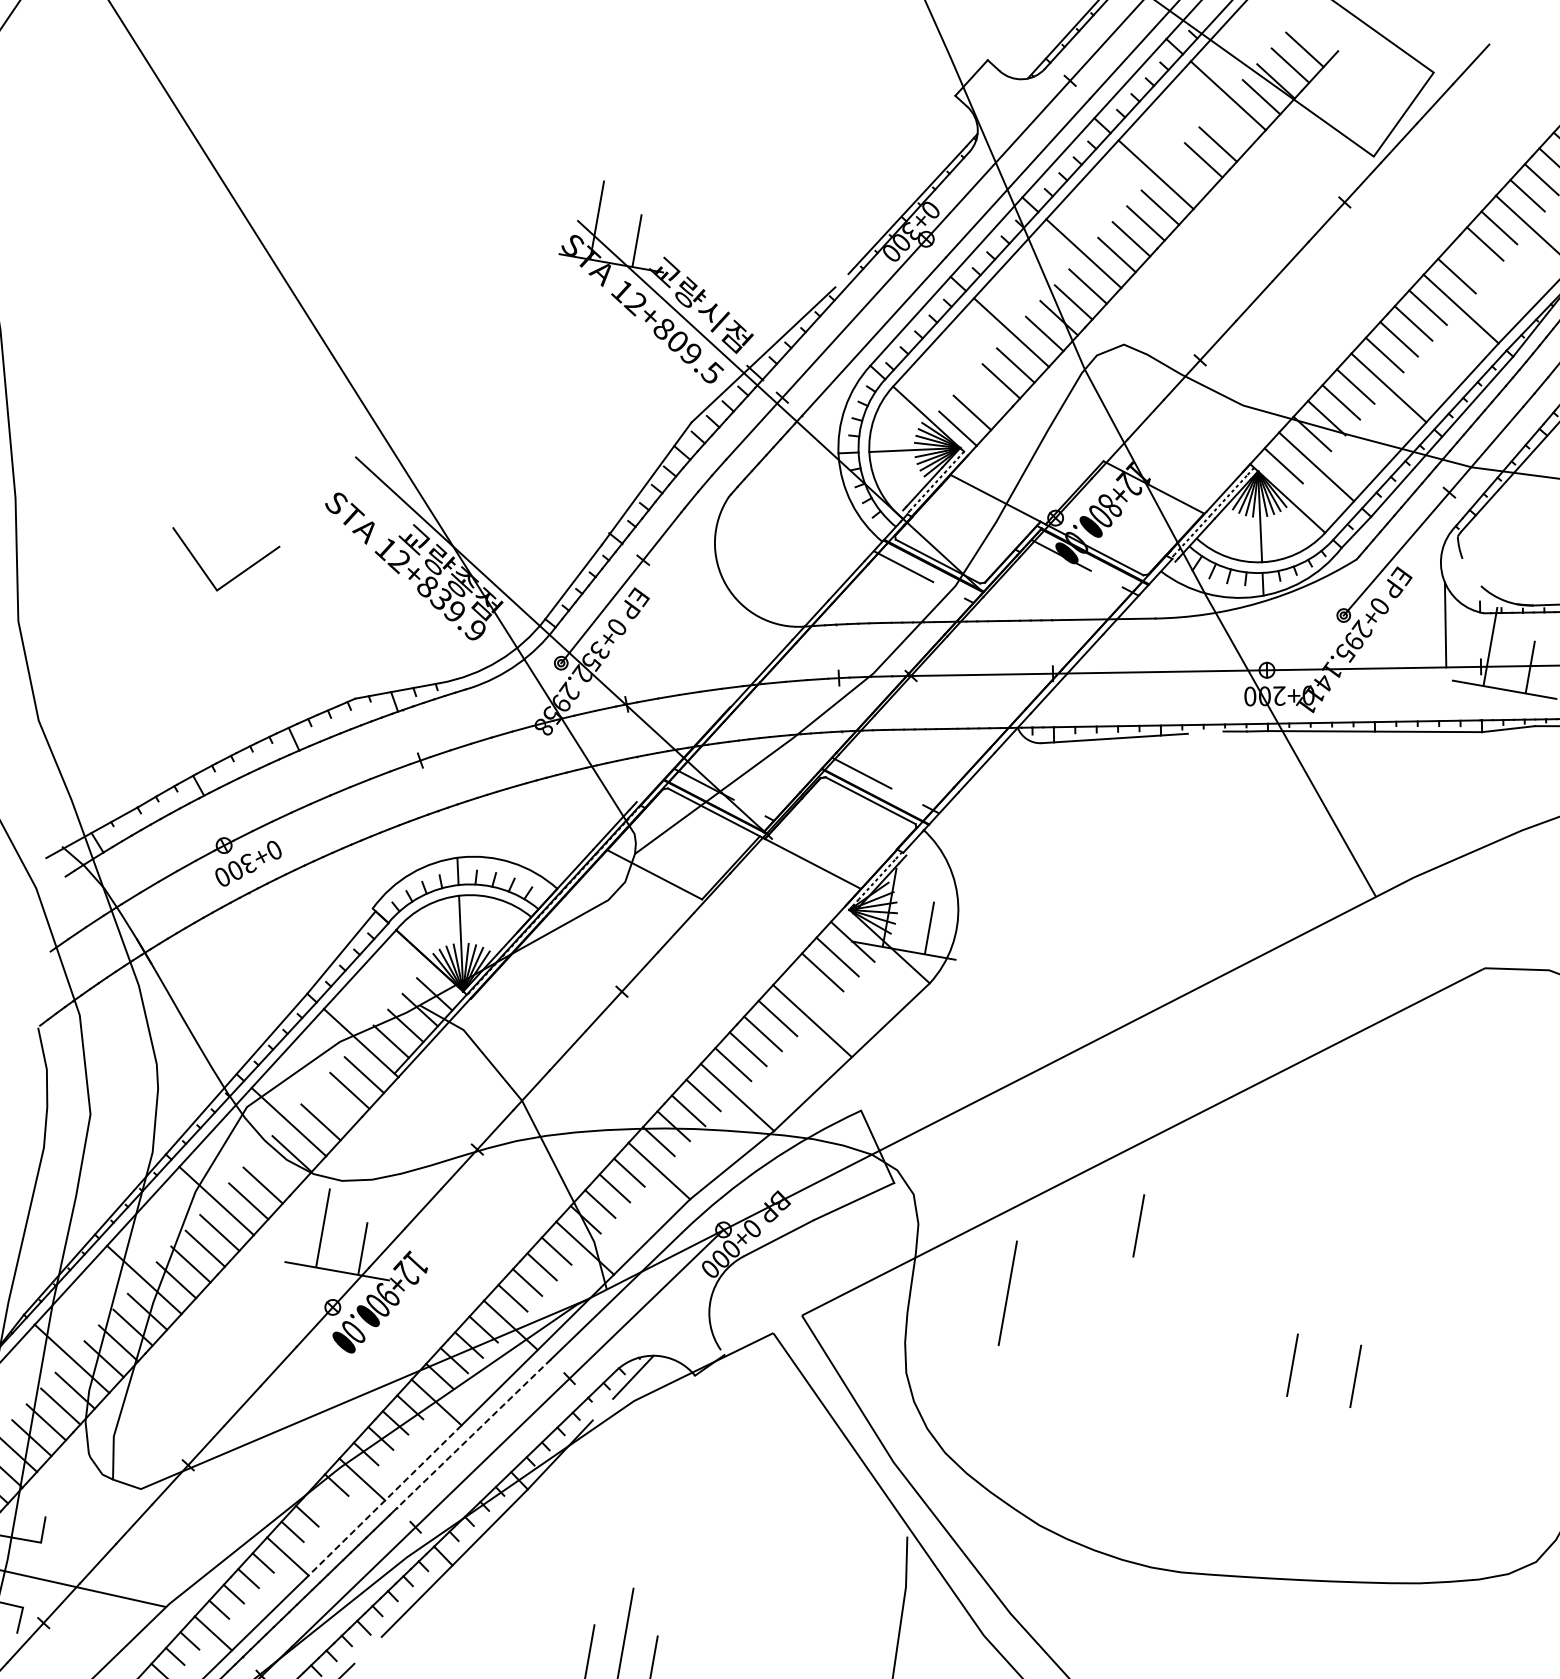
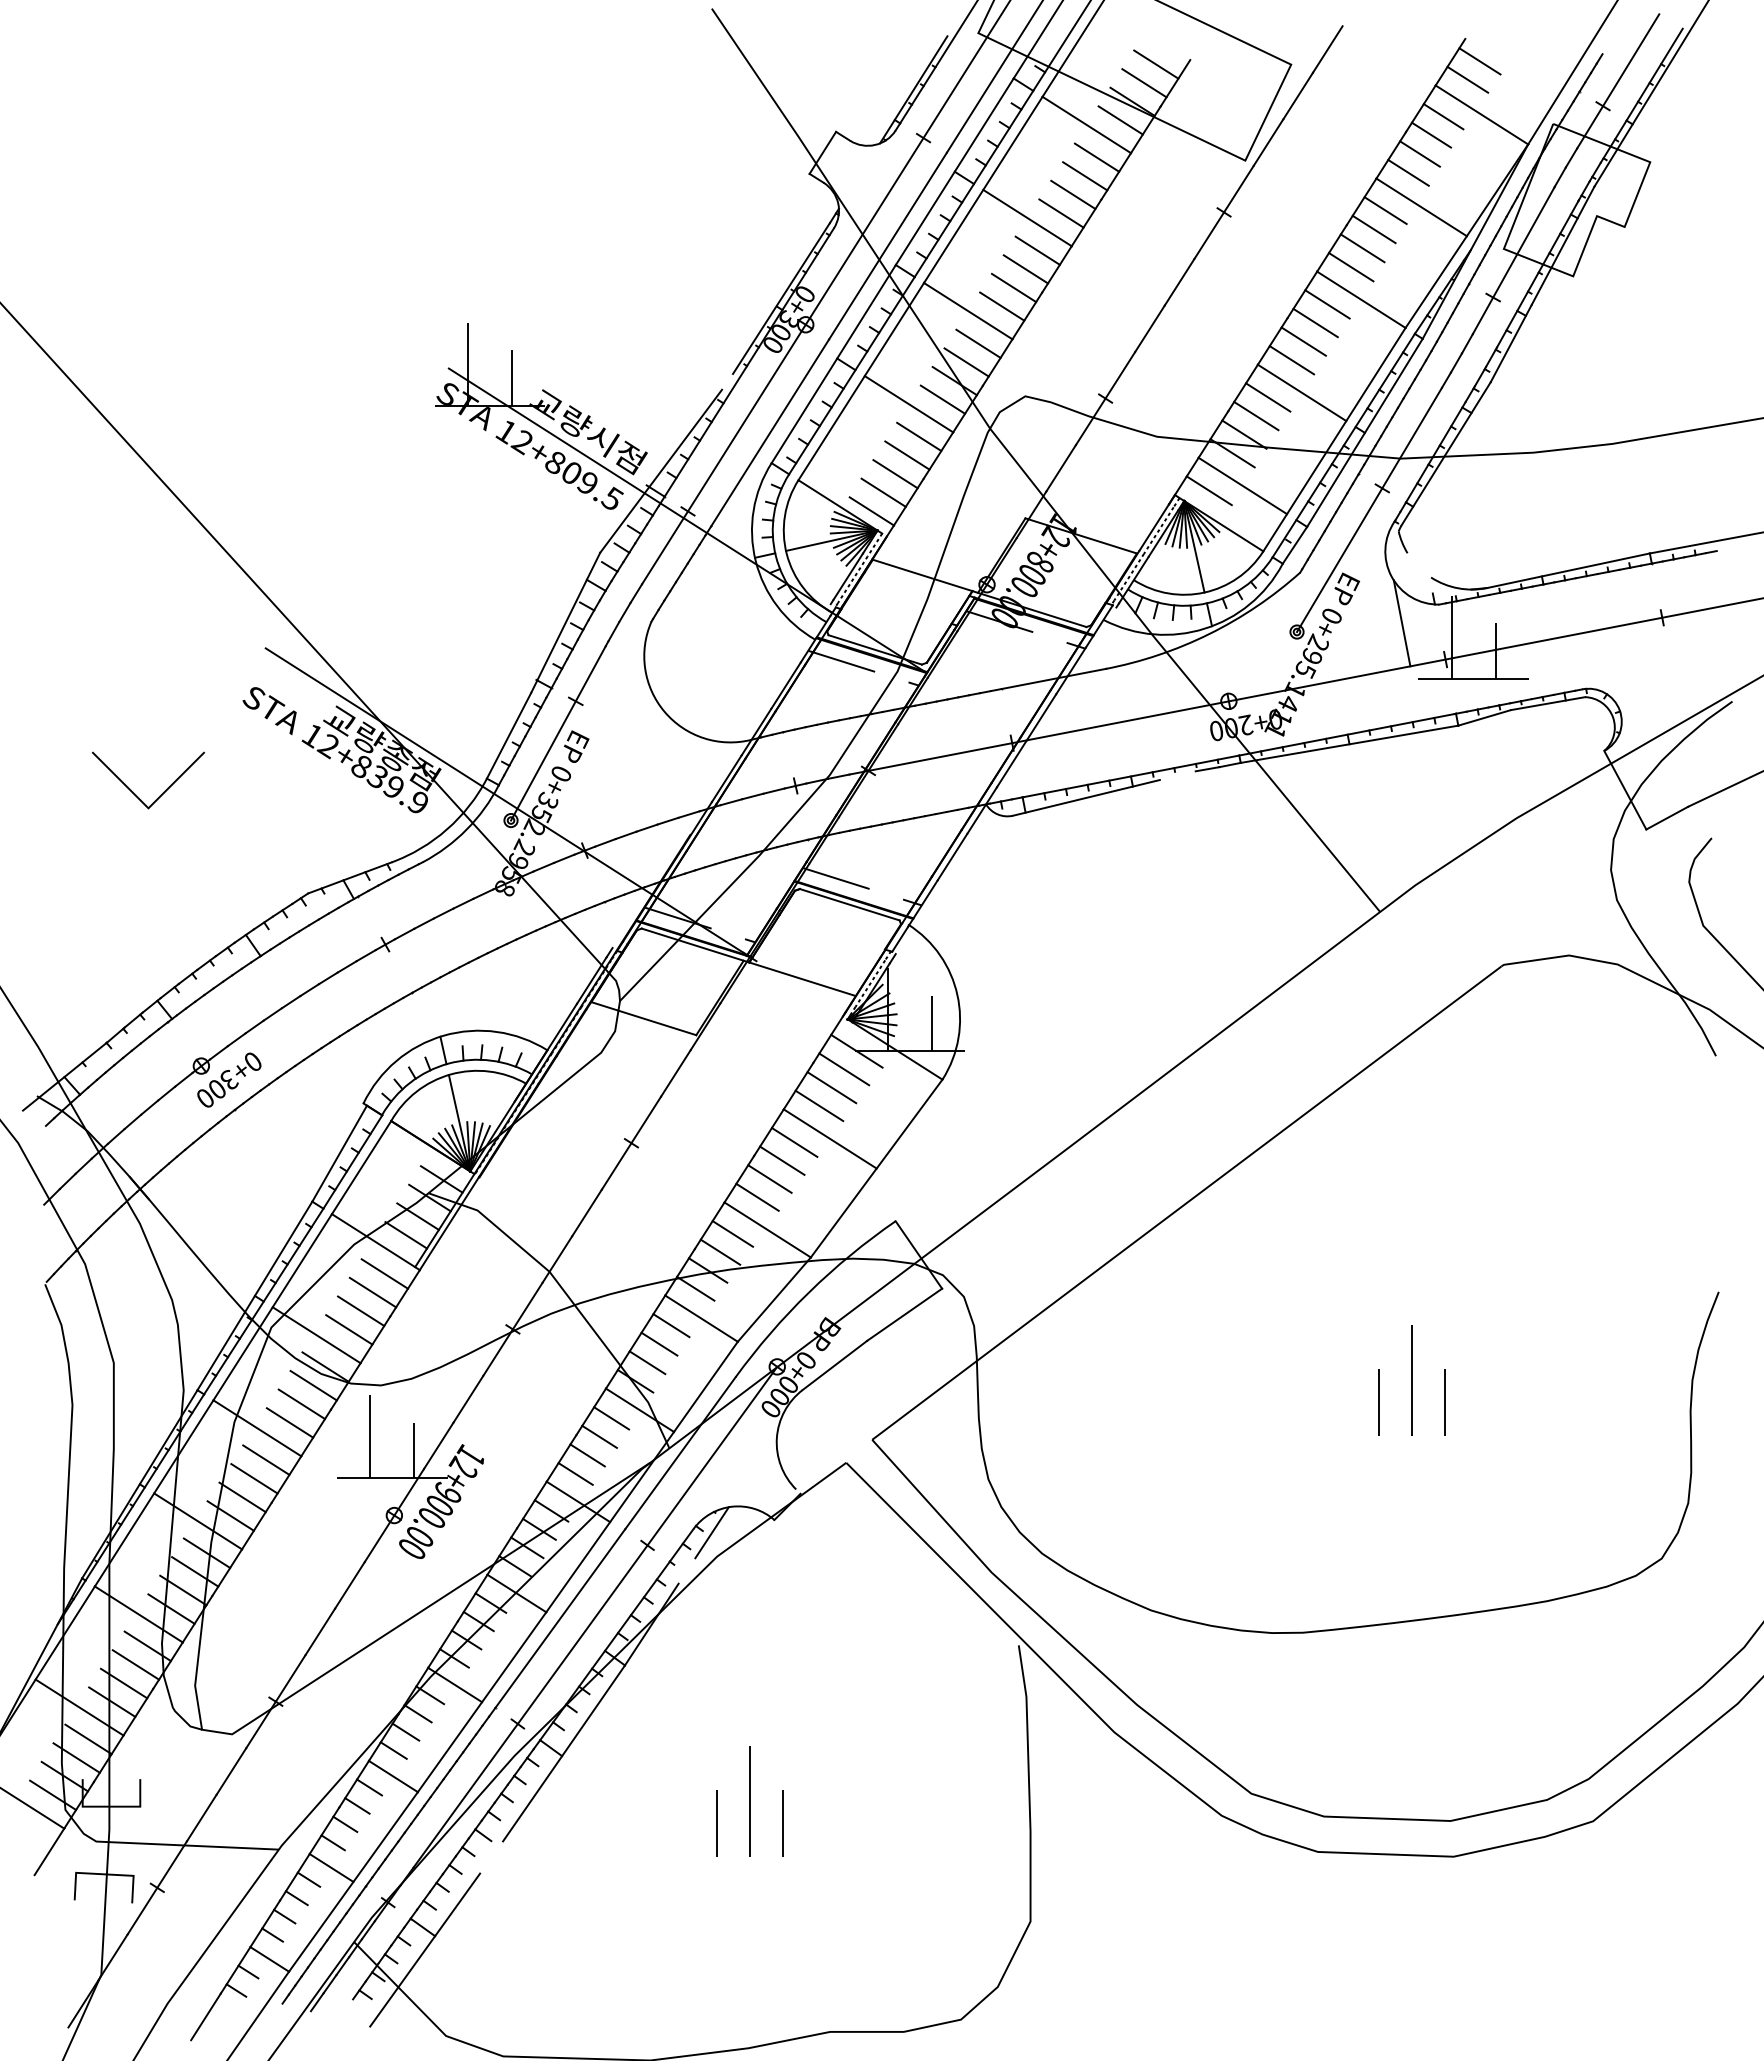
line: (1232, 128) -> (1096, 157), added
line: (1189, 176) -> (1061, 213), added
line: (1470, 260) -> (1362, 248), added
line: (986, 397) -> (895, 474), added
line: (807, 987) -> (819, 1105), added
line: (335, 1106) -> (361, 1310), added
line: (277, 1169) -> (313, 1385), added
line: (1138, 1225) -> (1197, 1288), removed
line: (1007, 1293) -> (1411, 1380), moved
line: (474, 1433) -> (560, 1618), dashed -> solid
line: (321, 1500) -> (417, 1713), added
line: (384, 1500) -> (481, 1702), dashed -> solid

